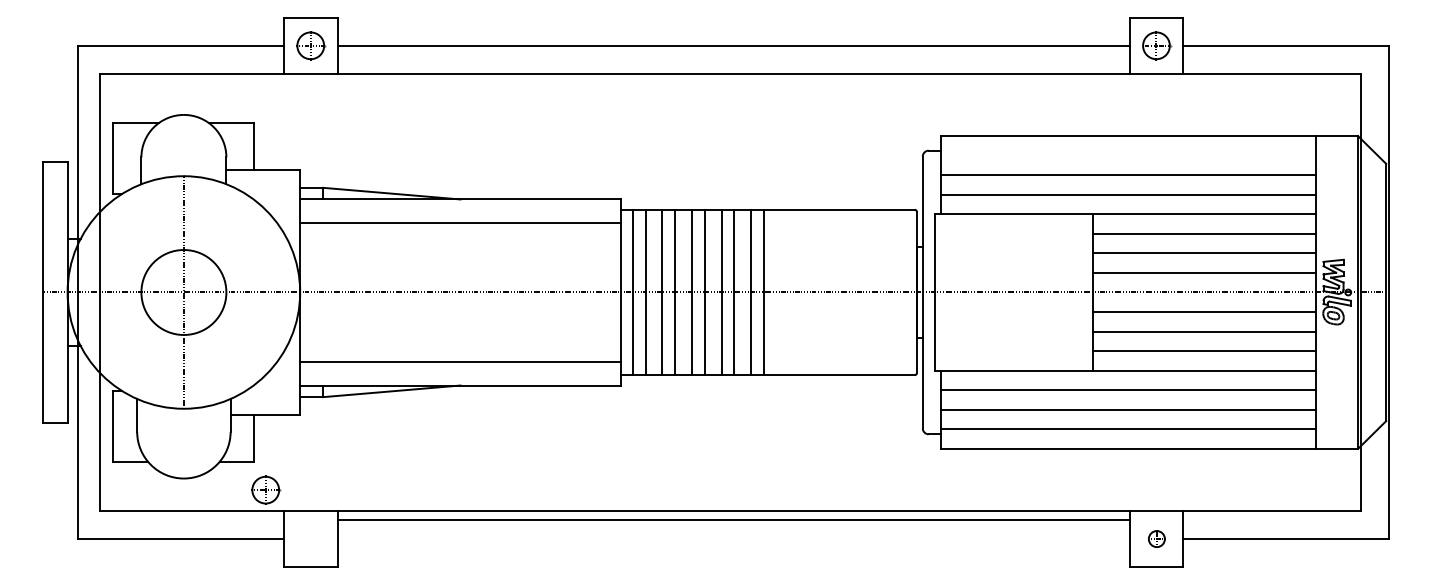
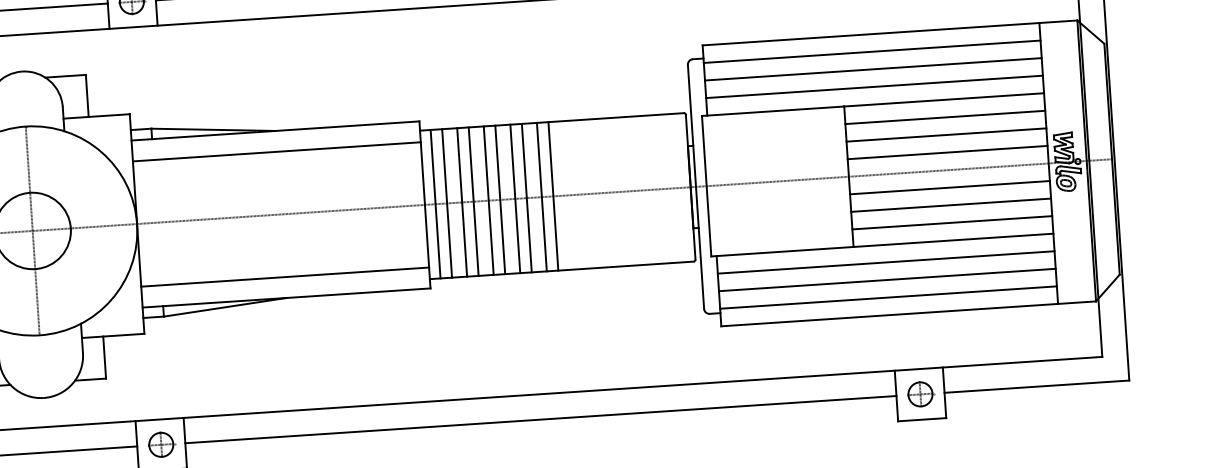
line: (1127, 155) -> (871, 51), added
part: (266, 489) -> (161, 444), moved
line: (733, 520) -> (540, 419), moved
part: (1157, 538) -> (921, 393), size x1.67

